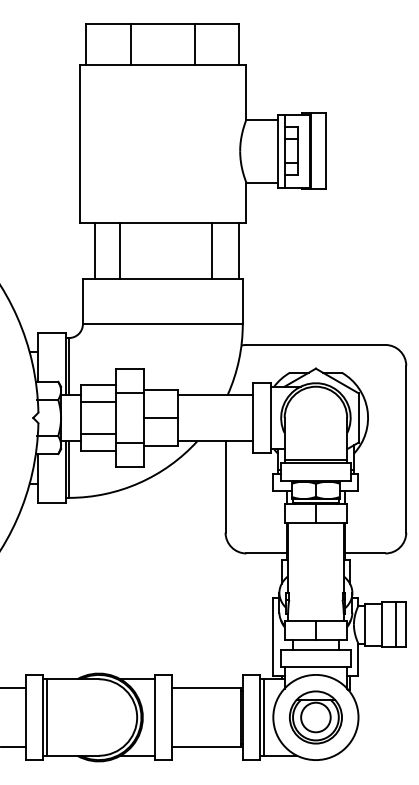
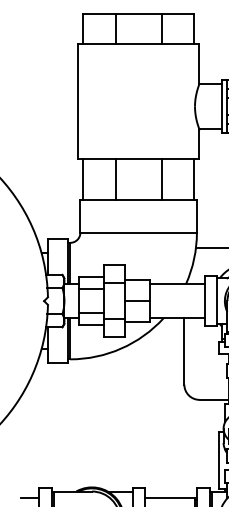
line: (95, 250) -> (115, 179), moved
line: (120, 250) -> (83, 179), moved
line: (211, 250) -> (161, 179), moved

